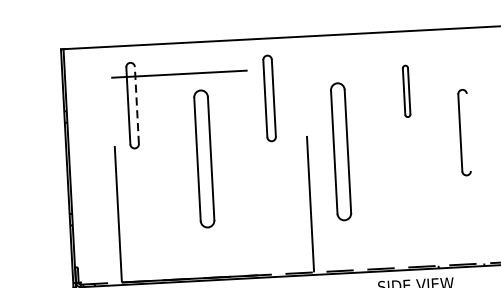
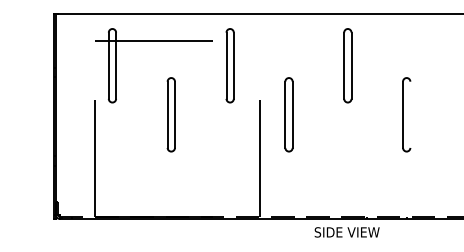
part: (406, 90) -> (347, 65), size x1.67
line: (137, 105) -> (116, 65), dashed -> solid
part: (464, 132) -> (406, 114), moved
part: (340, 151) -> (288, 114), size x0.62
part: (203, 158) -> (170, 114), size x0.62

